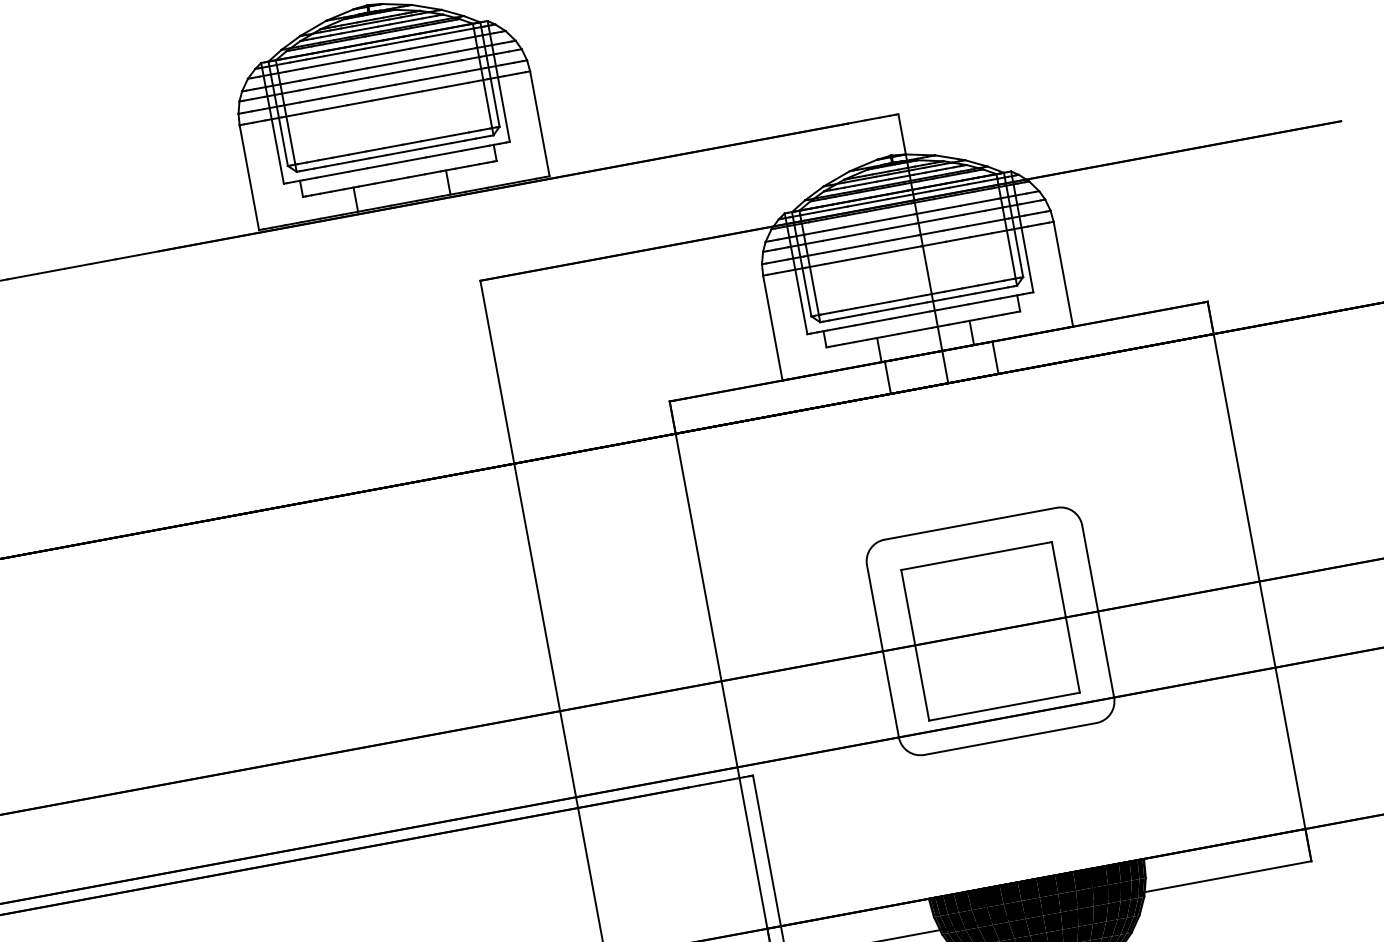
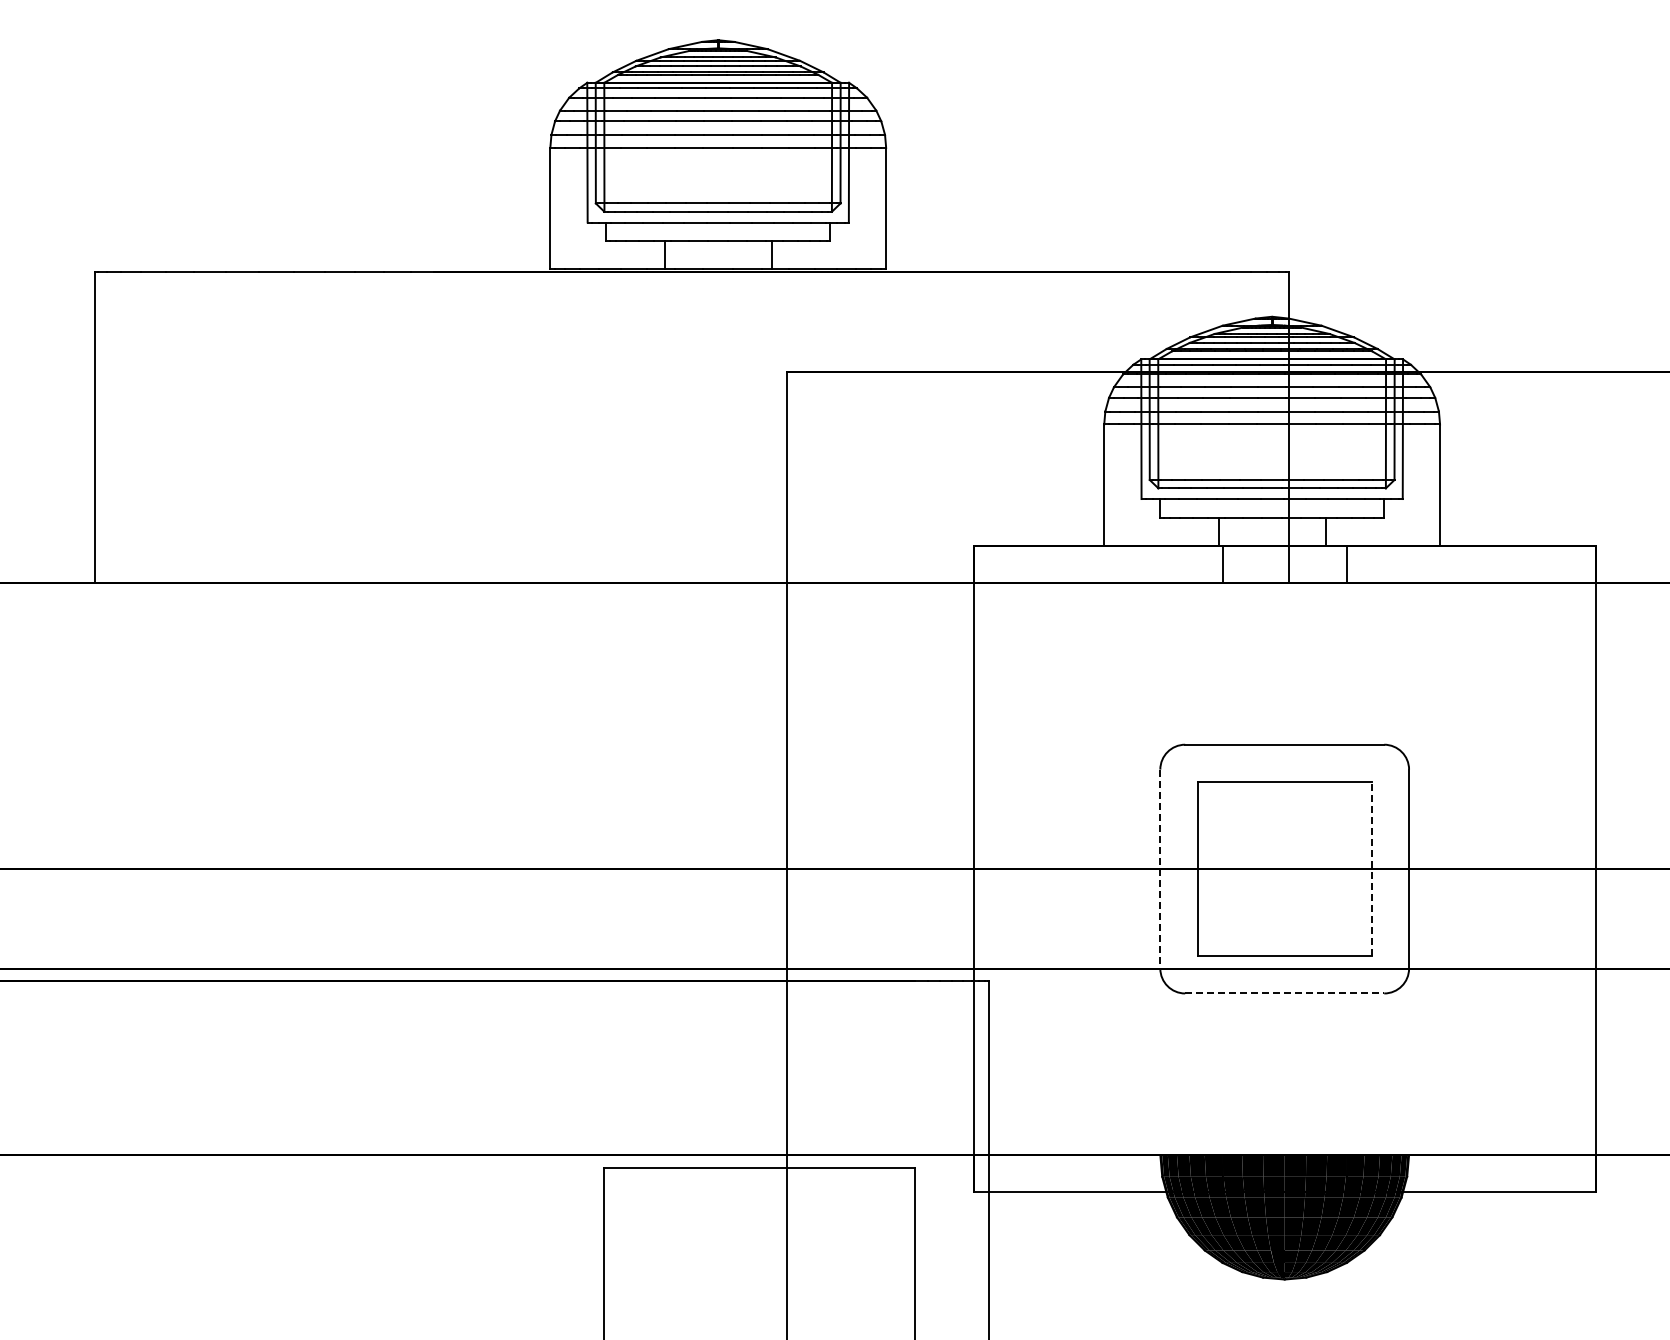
line: (1065, 616) -> (1371, 868), solid -> dashed
line: (883, 651) -> (1160, 869), solid -> dashed
line: (1010, 739) -> (1284, 993), solid -> dashed

